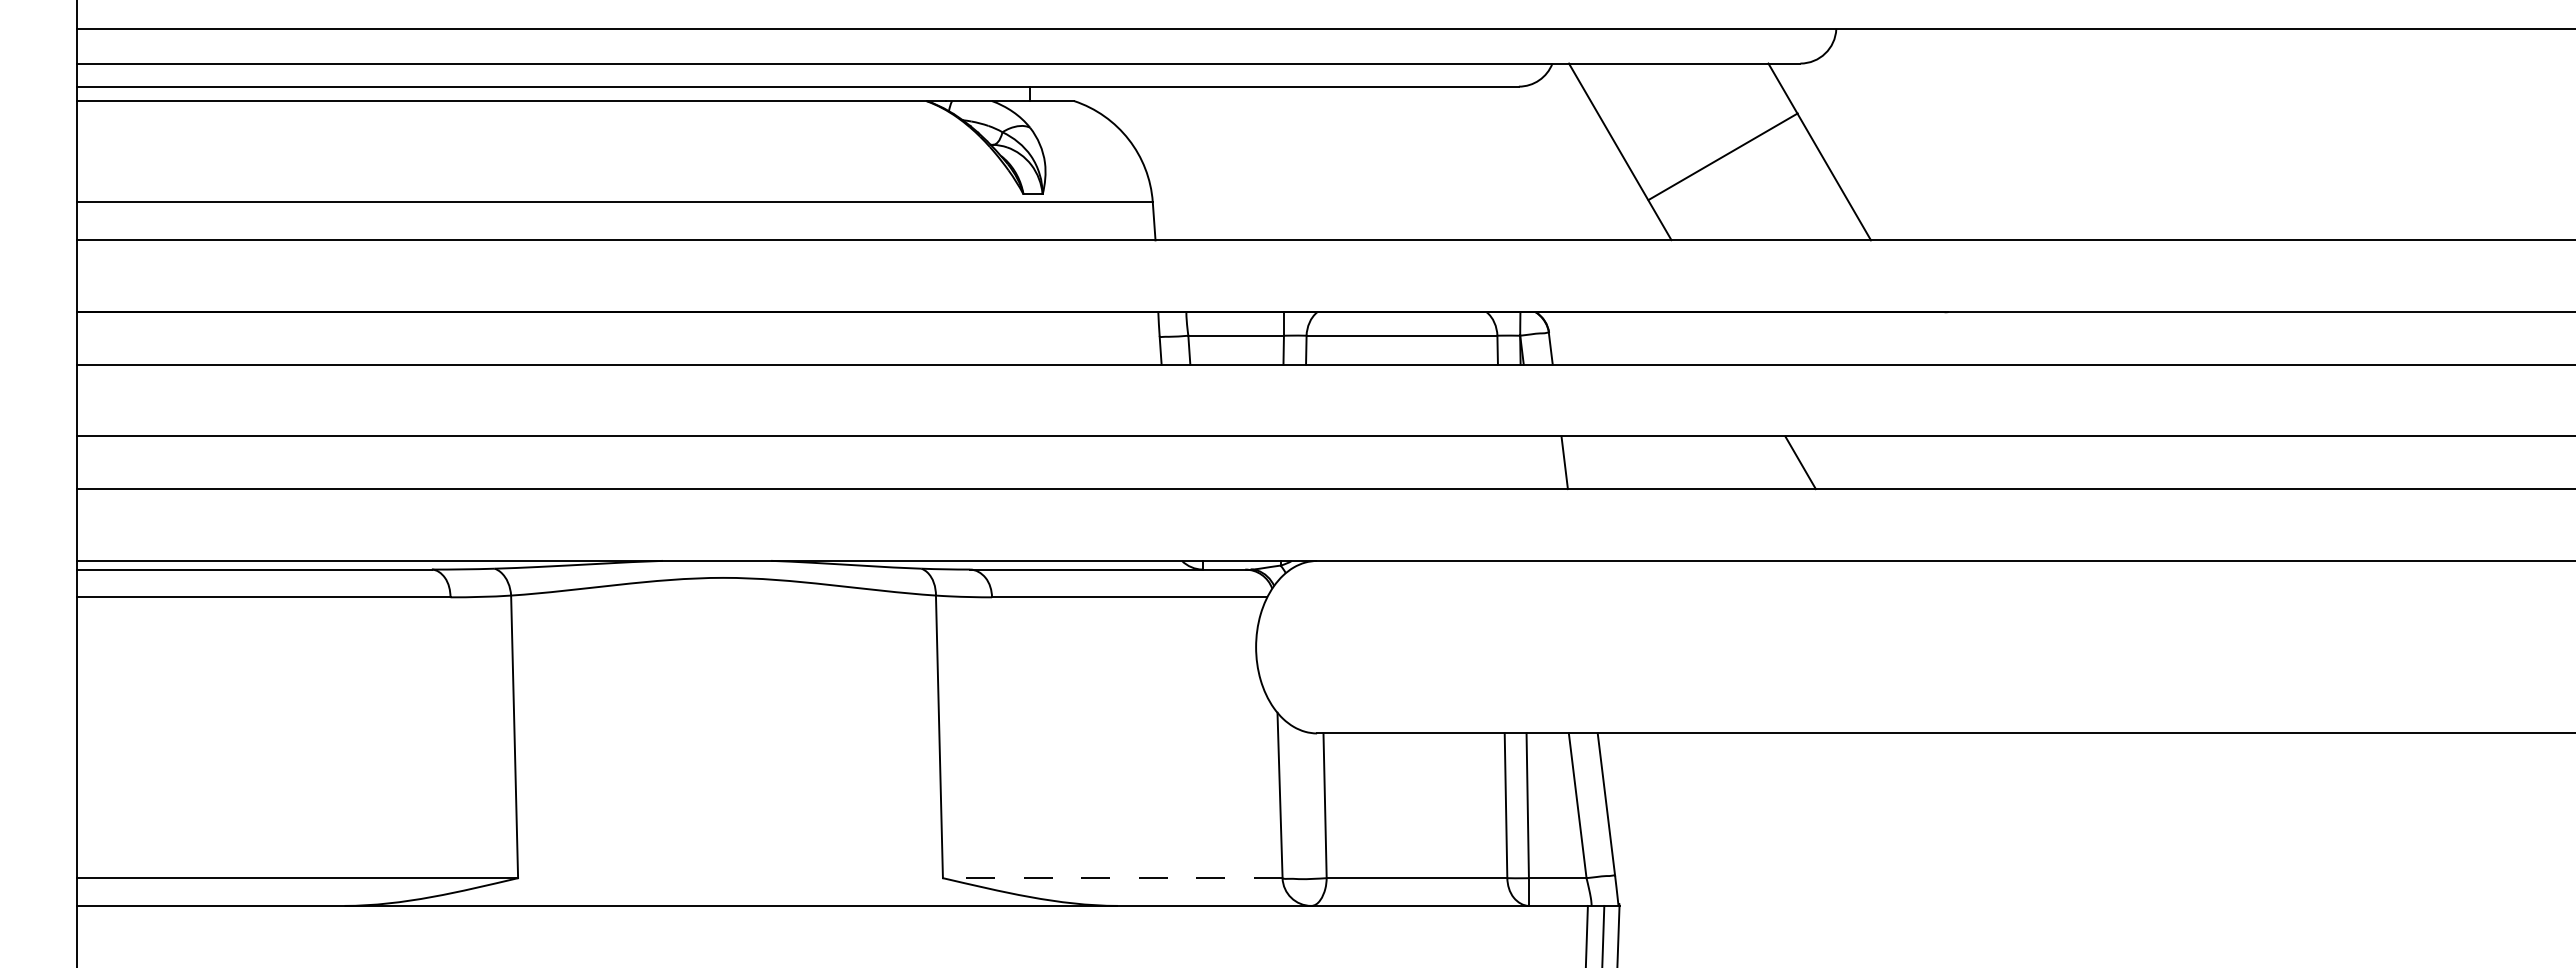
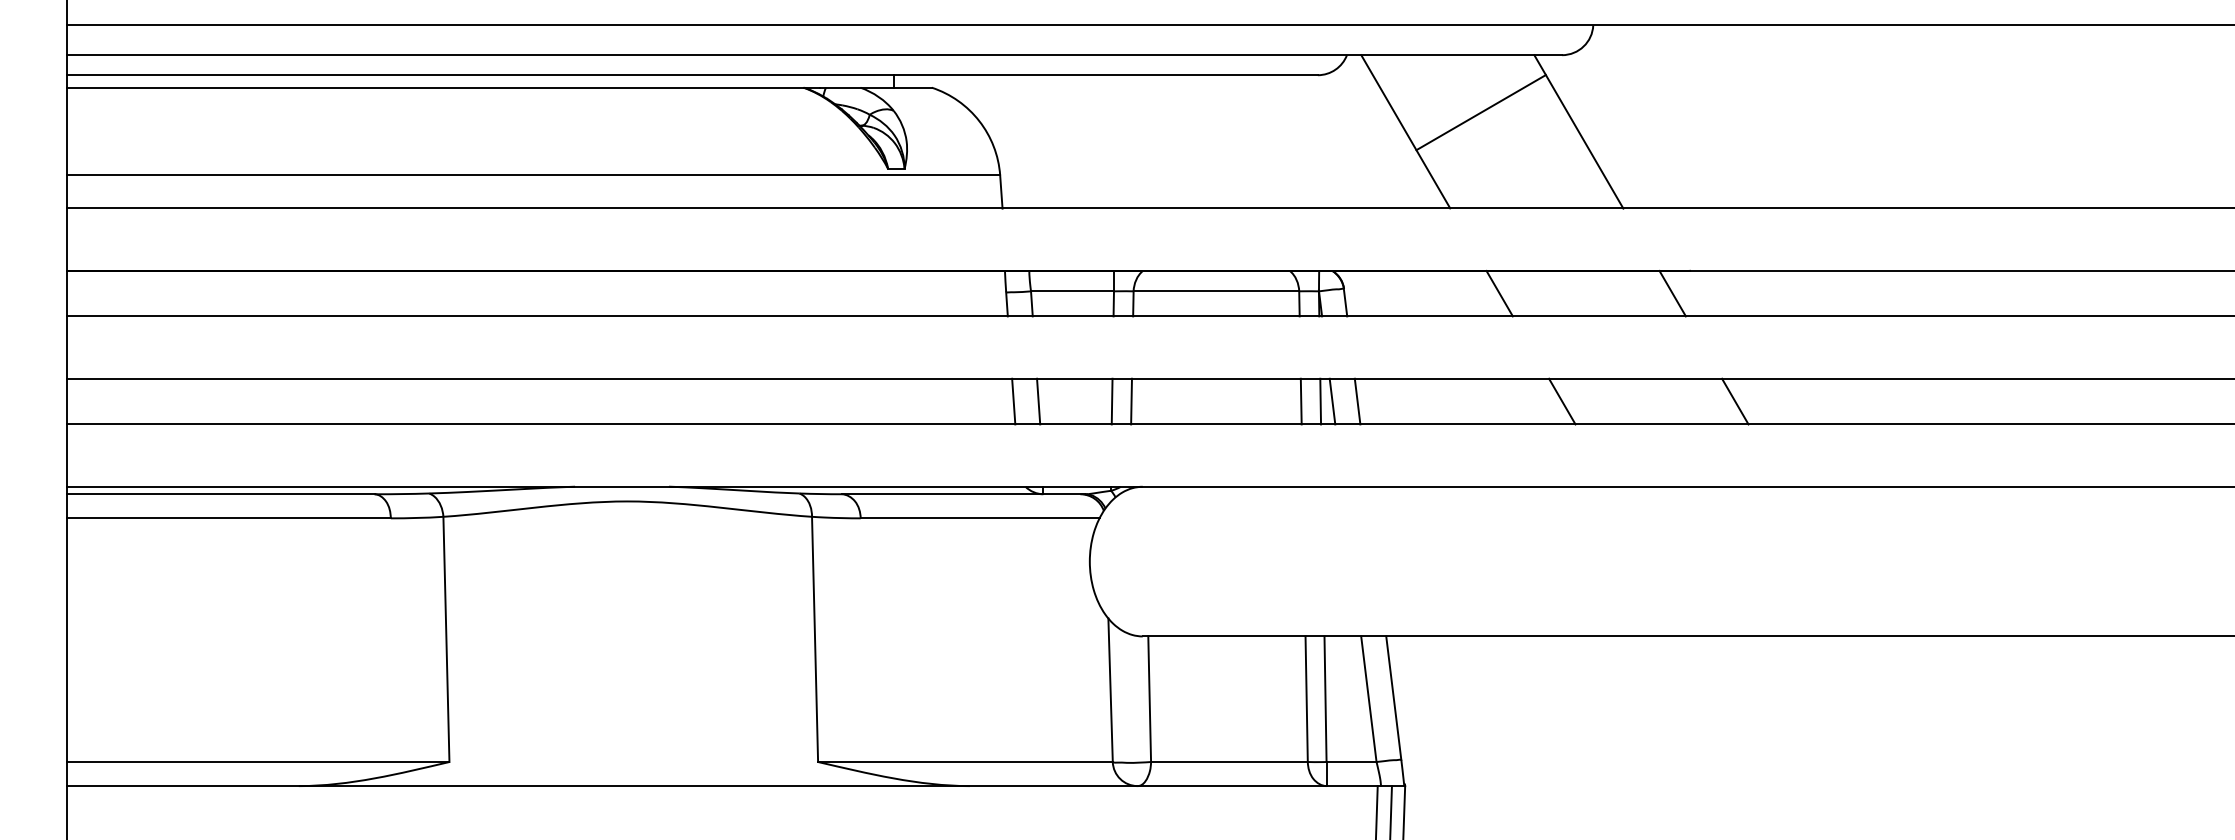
line: (1722, 156) -> (1480, 112), moved
line: (1728, 338) -> (1499, 293), added
line: (1927, 338) -> (1672, 293), added
line: (1168, 462) -> (1013, 401), added
line: (1196, 462) -> (1038, 401), added
line: (1281, 462) -> (1111, 401), added
line: (1303, 462) -> (1130, 401), added
line: (1499, 462) -> (1301, 401), added
line: (1521, 462) -> (1320, 401), added
line: (1535, 462) -> (1332, 401), added
line: (1999, 462) -> (1734, 401), added
line: (1112, 878) -> (965, 762), dashed -> solid

